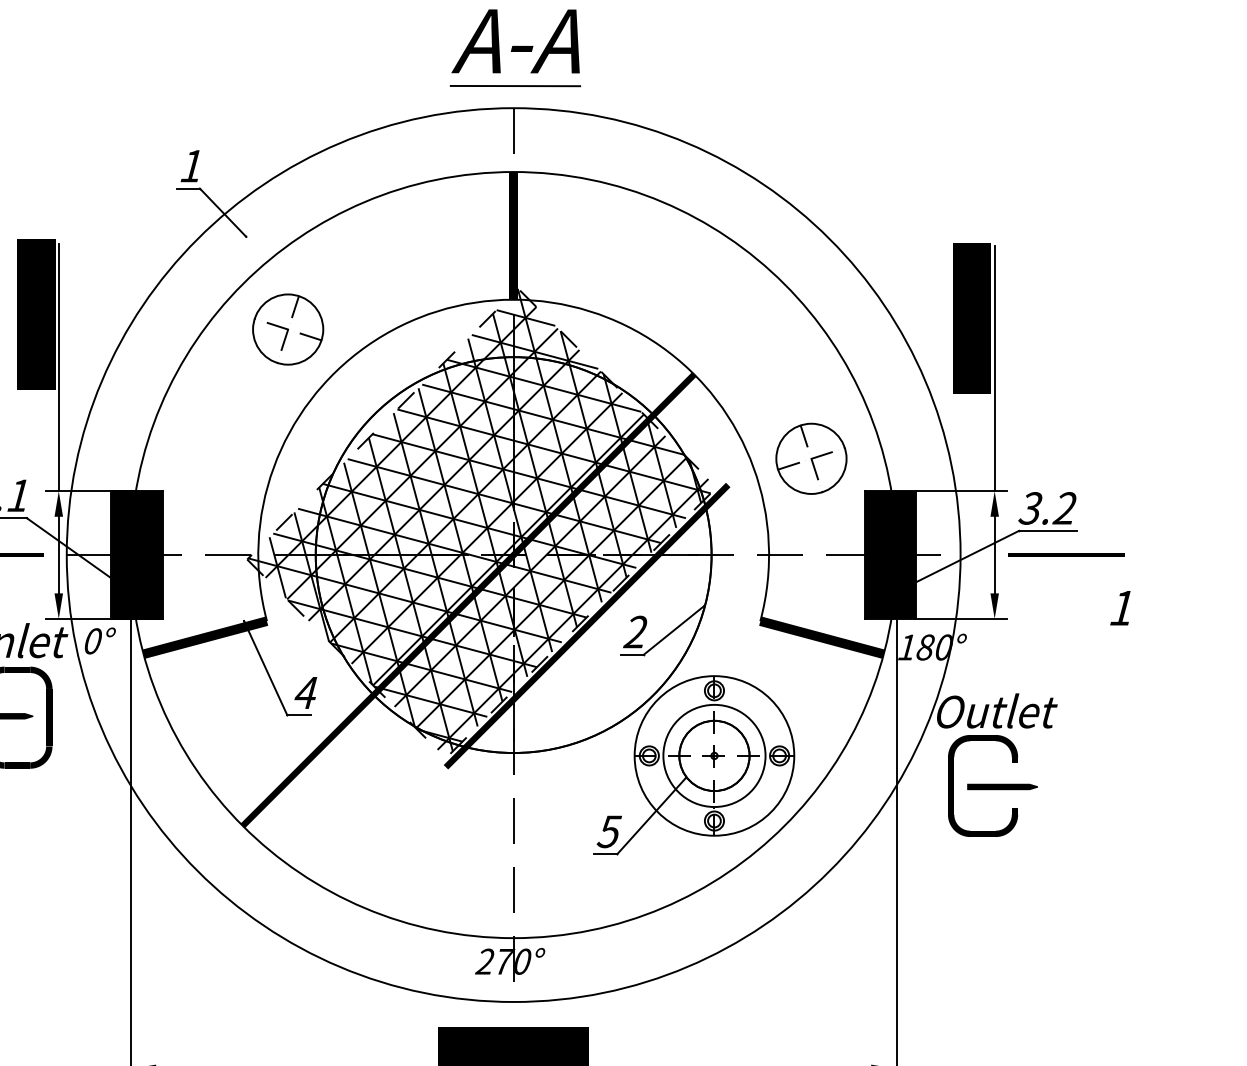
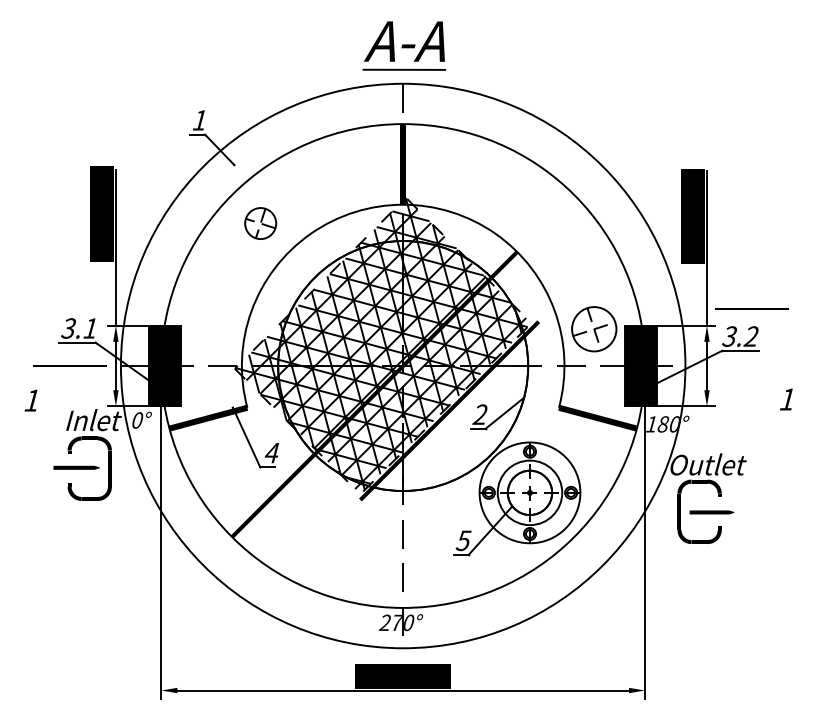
part: (287, 329) -> (260, 223), size x0.7
part: (811, 459) -> (594, 329), moved
line: (1065, 554) -> (751, 308), moved

